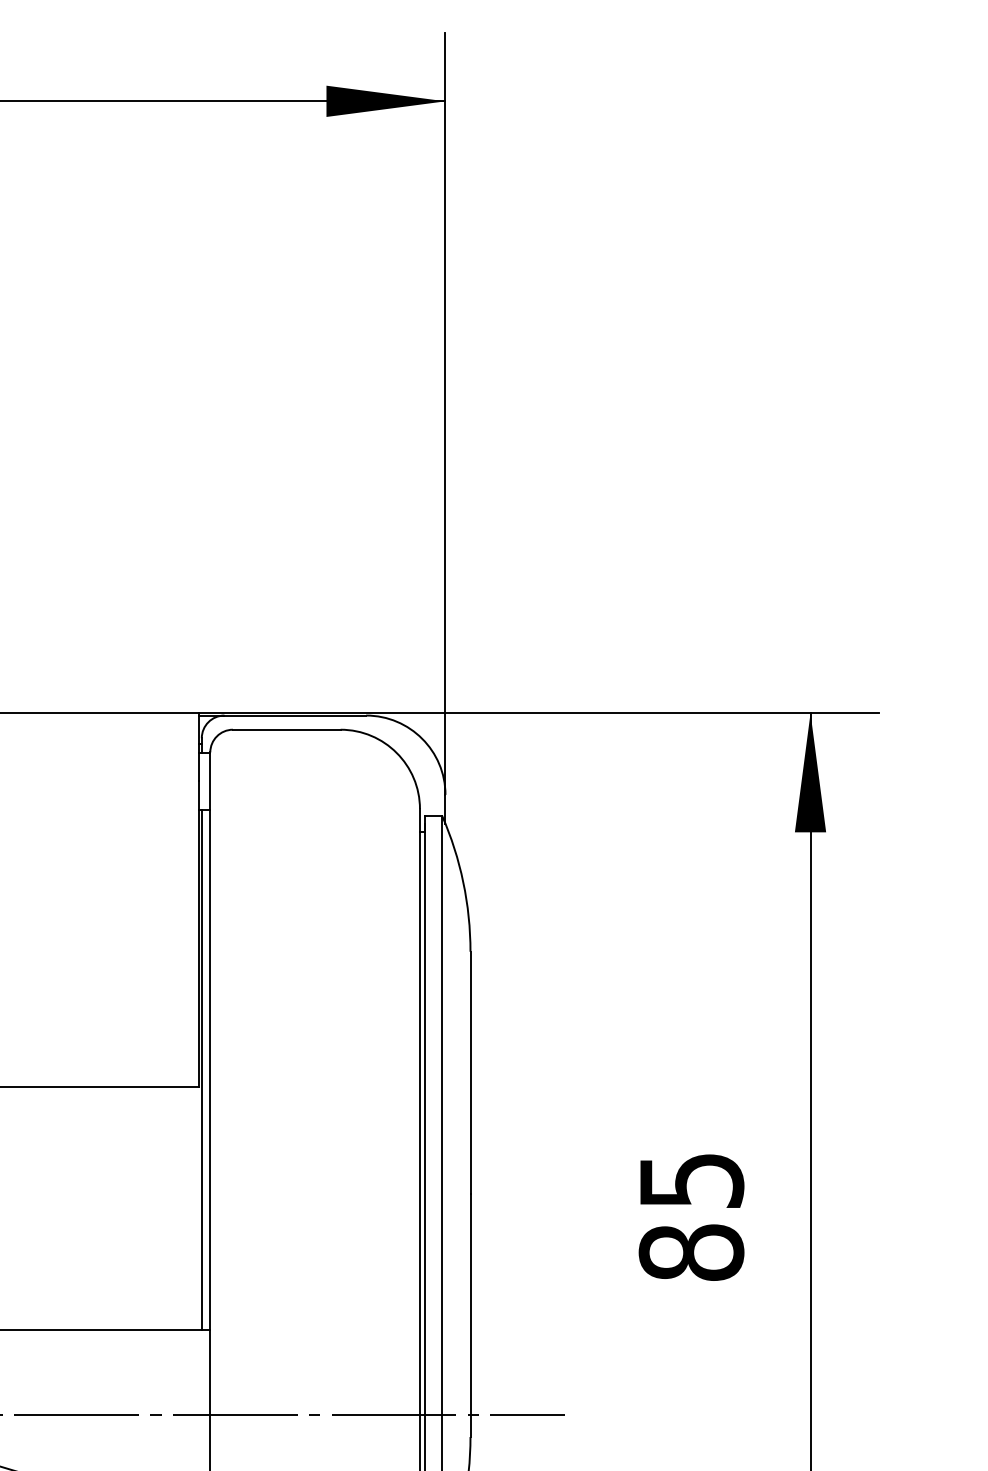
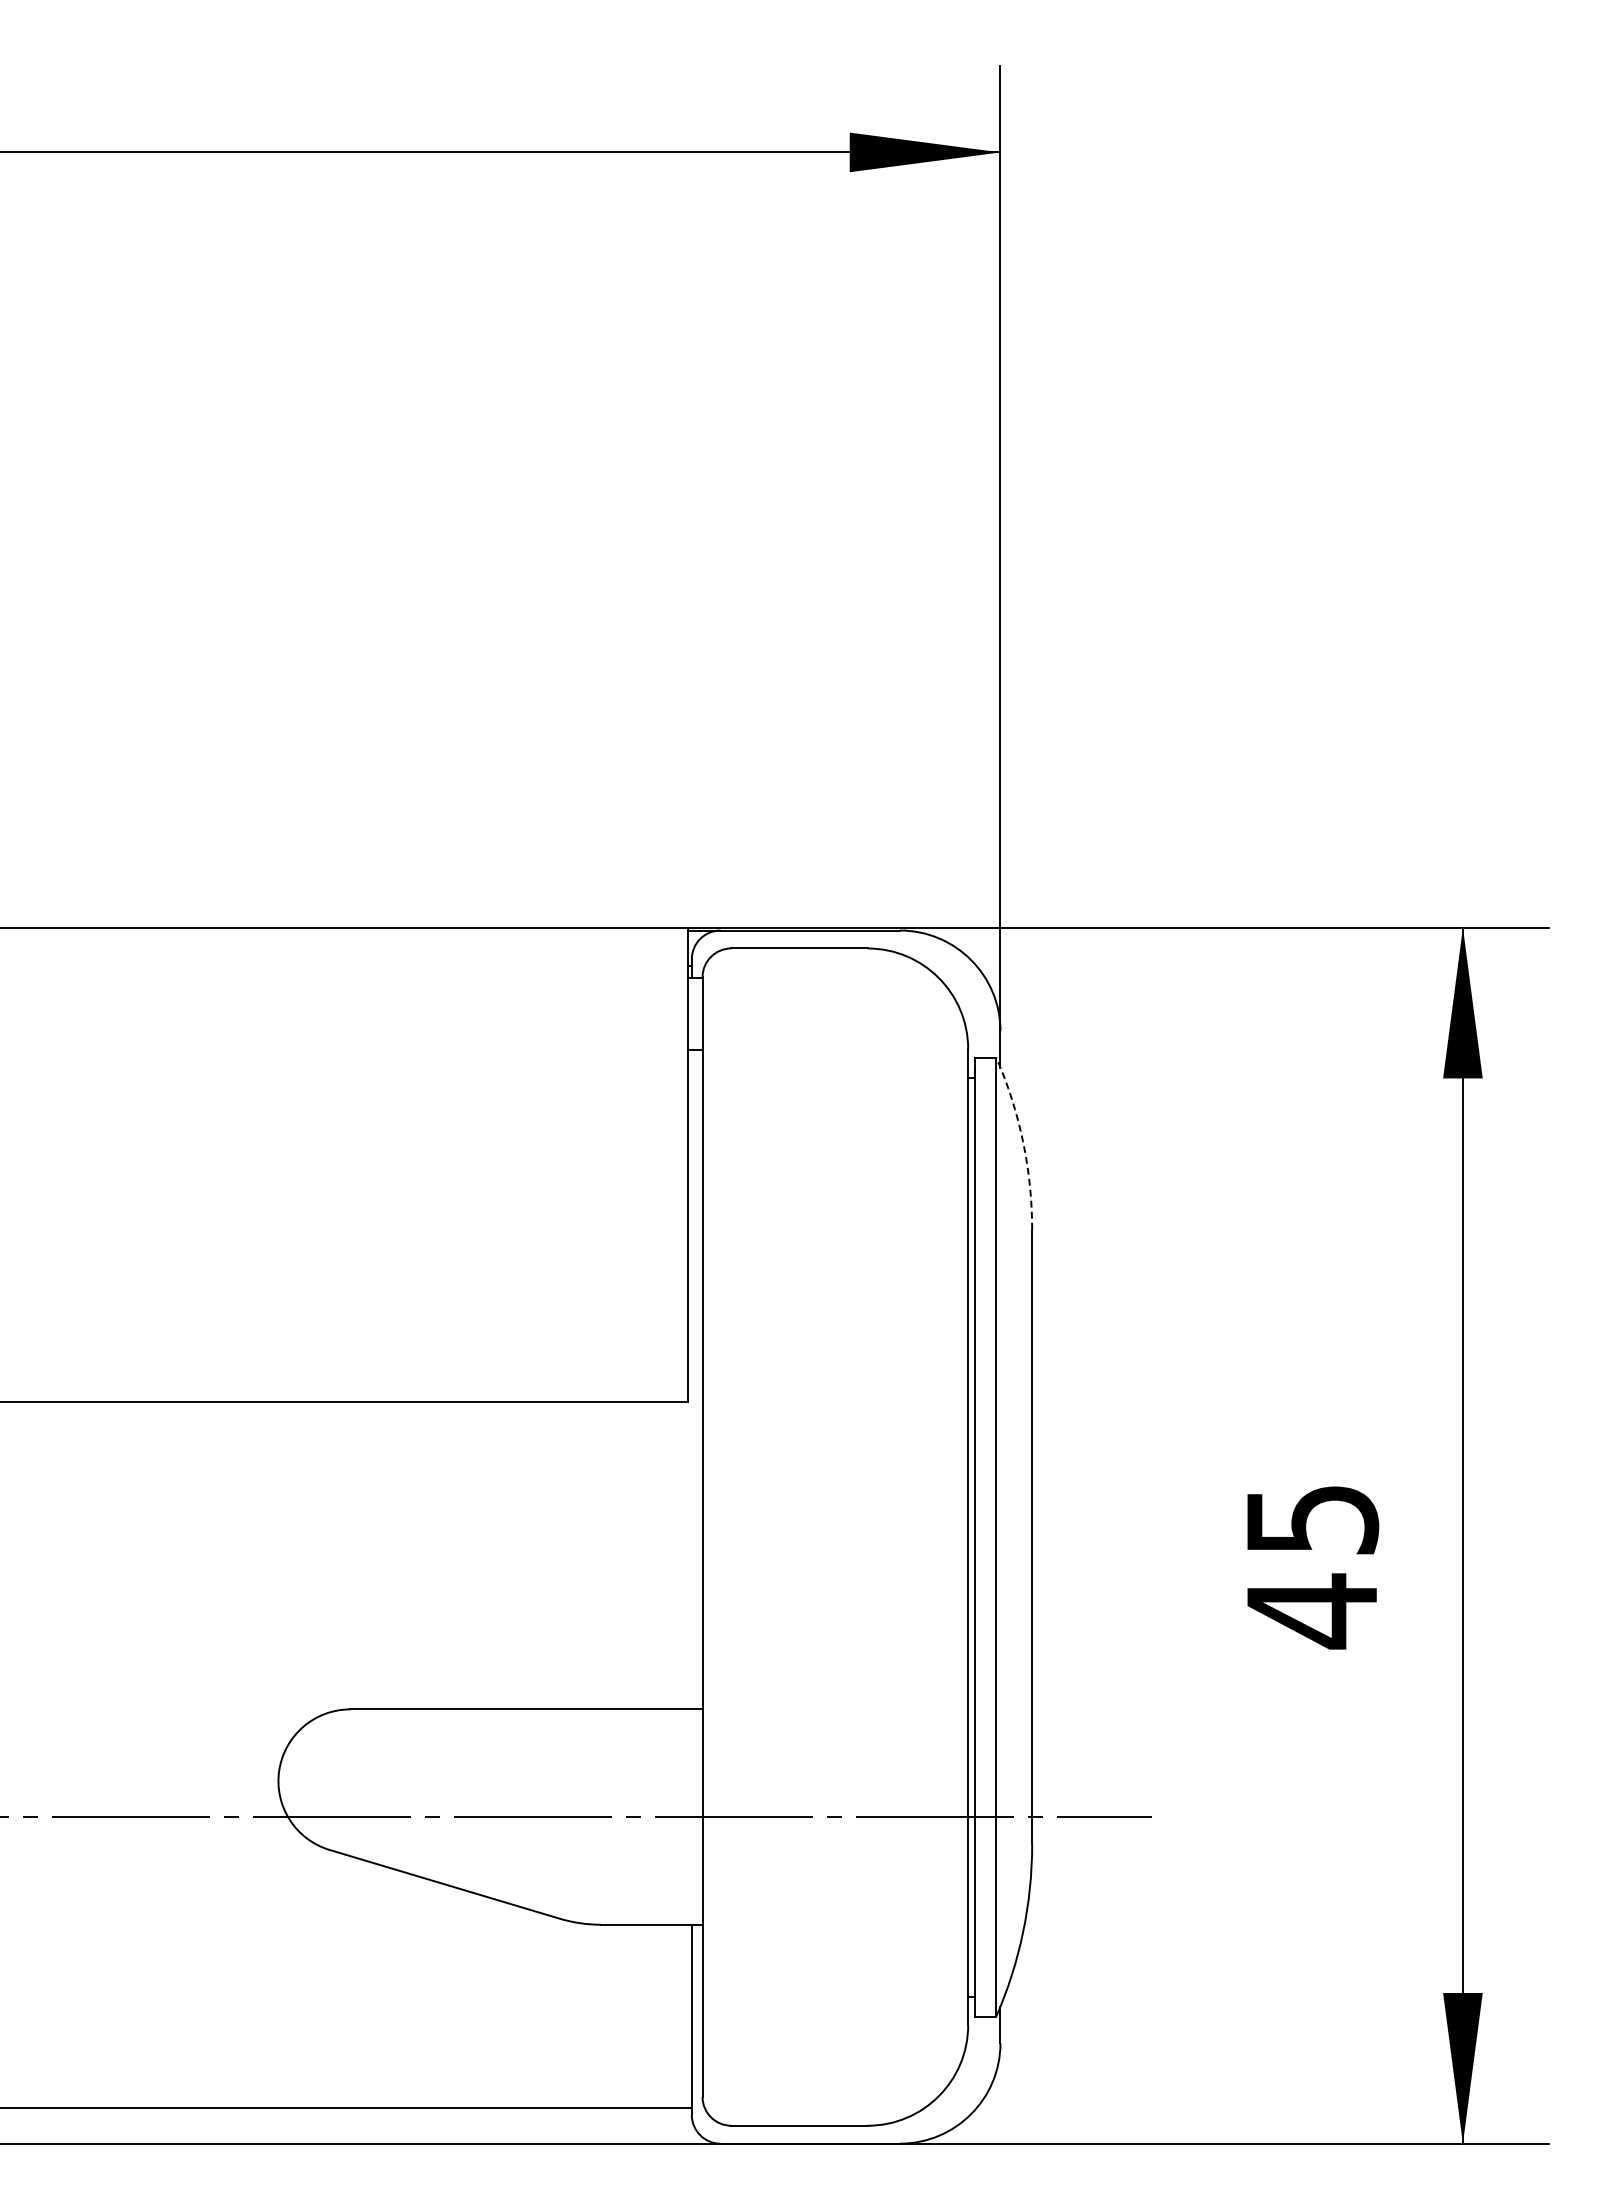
arc: (463, 882) -> (1023, 1141), solid -> dashed
line: (201, 1069) -> (691, 1379), removed
text: (691, 1253) -> (1312, 1611), 85 -> 45

